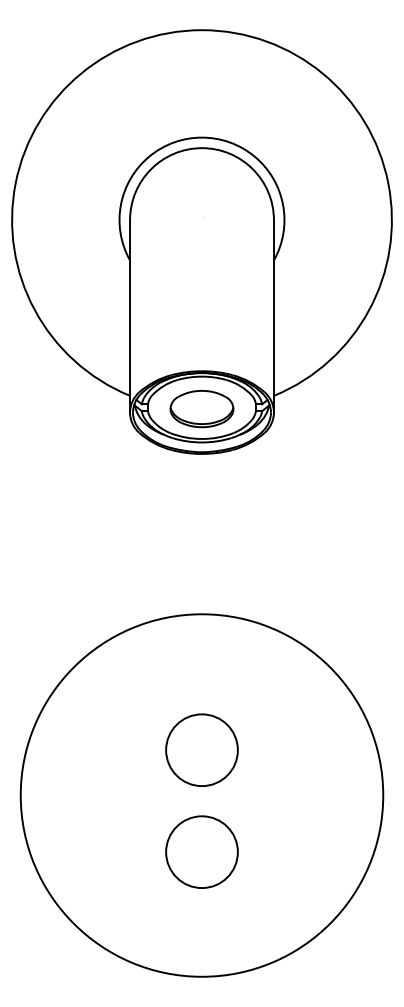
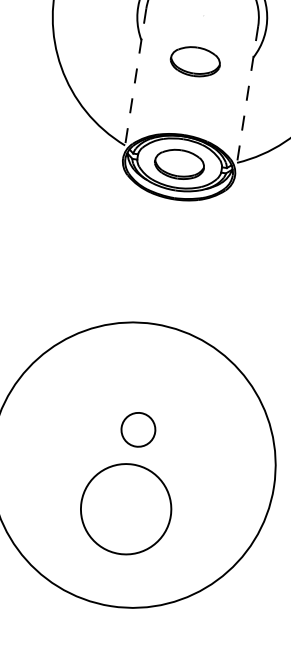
part: (201, 277) -> (194, 62), added
line: (130, 316) -> (135, 83), solid -> dashed
line: (273, 316) -> (246, 101), solid -> dashed
circle: (201, 749) -> (138, 429), size x0.6
circle: (201, 852) -> (125, 509), size x1.6

